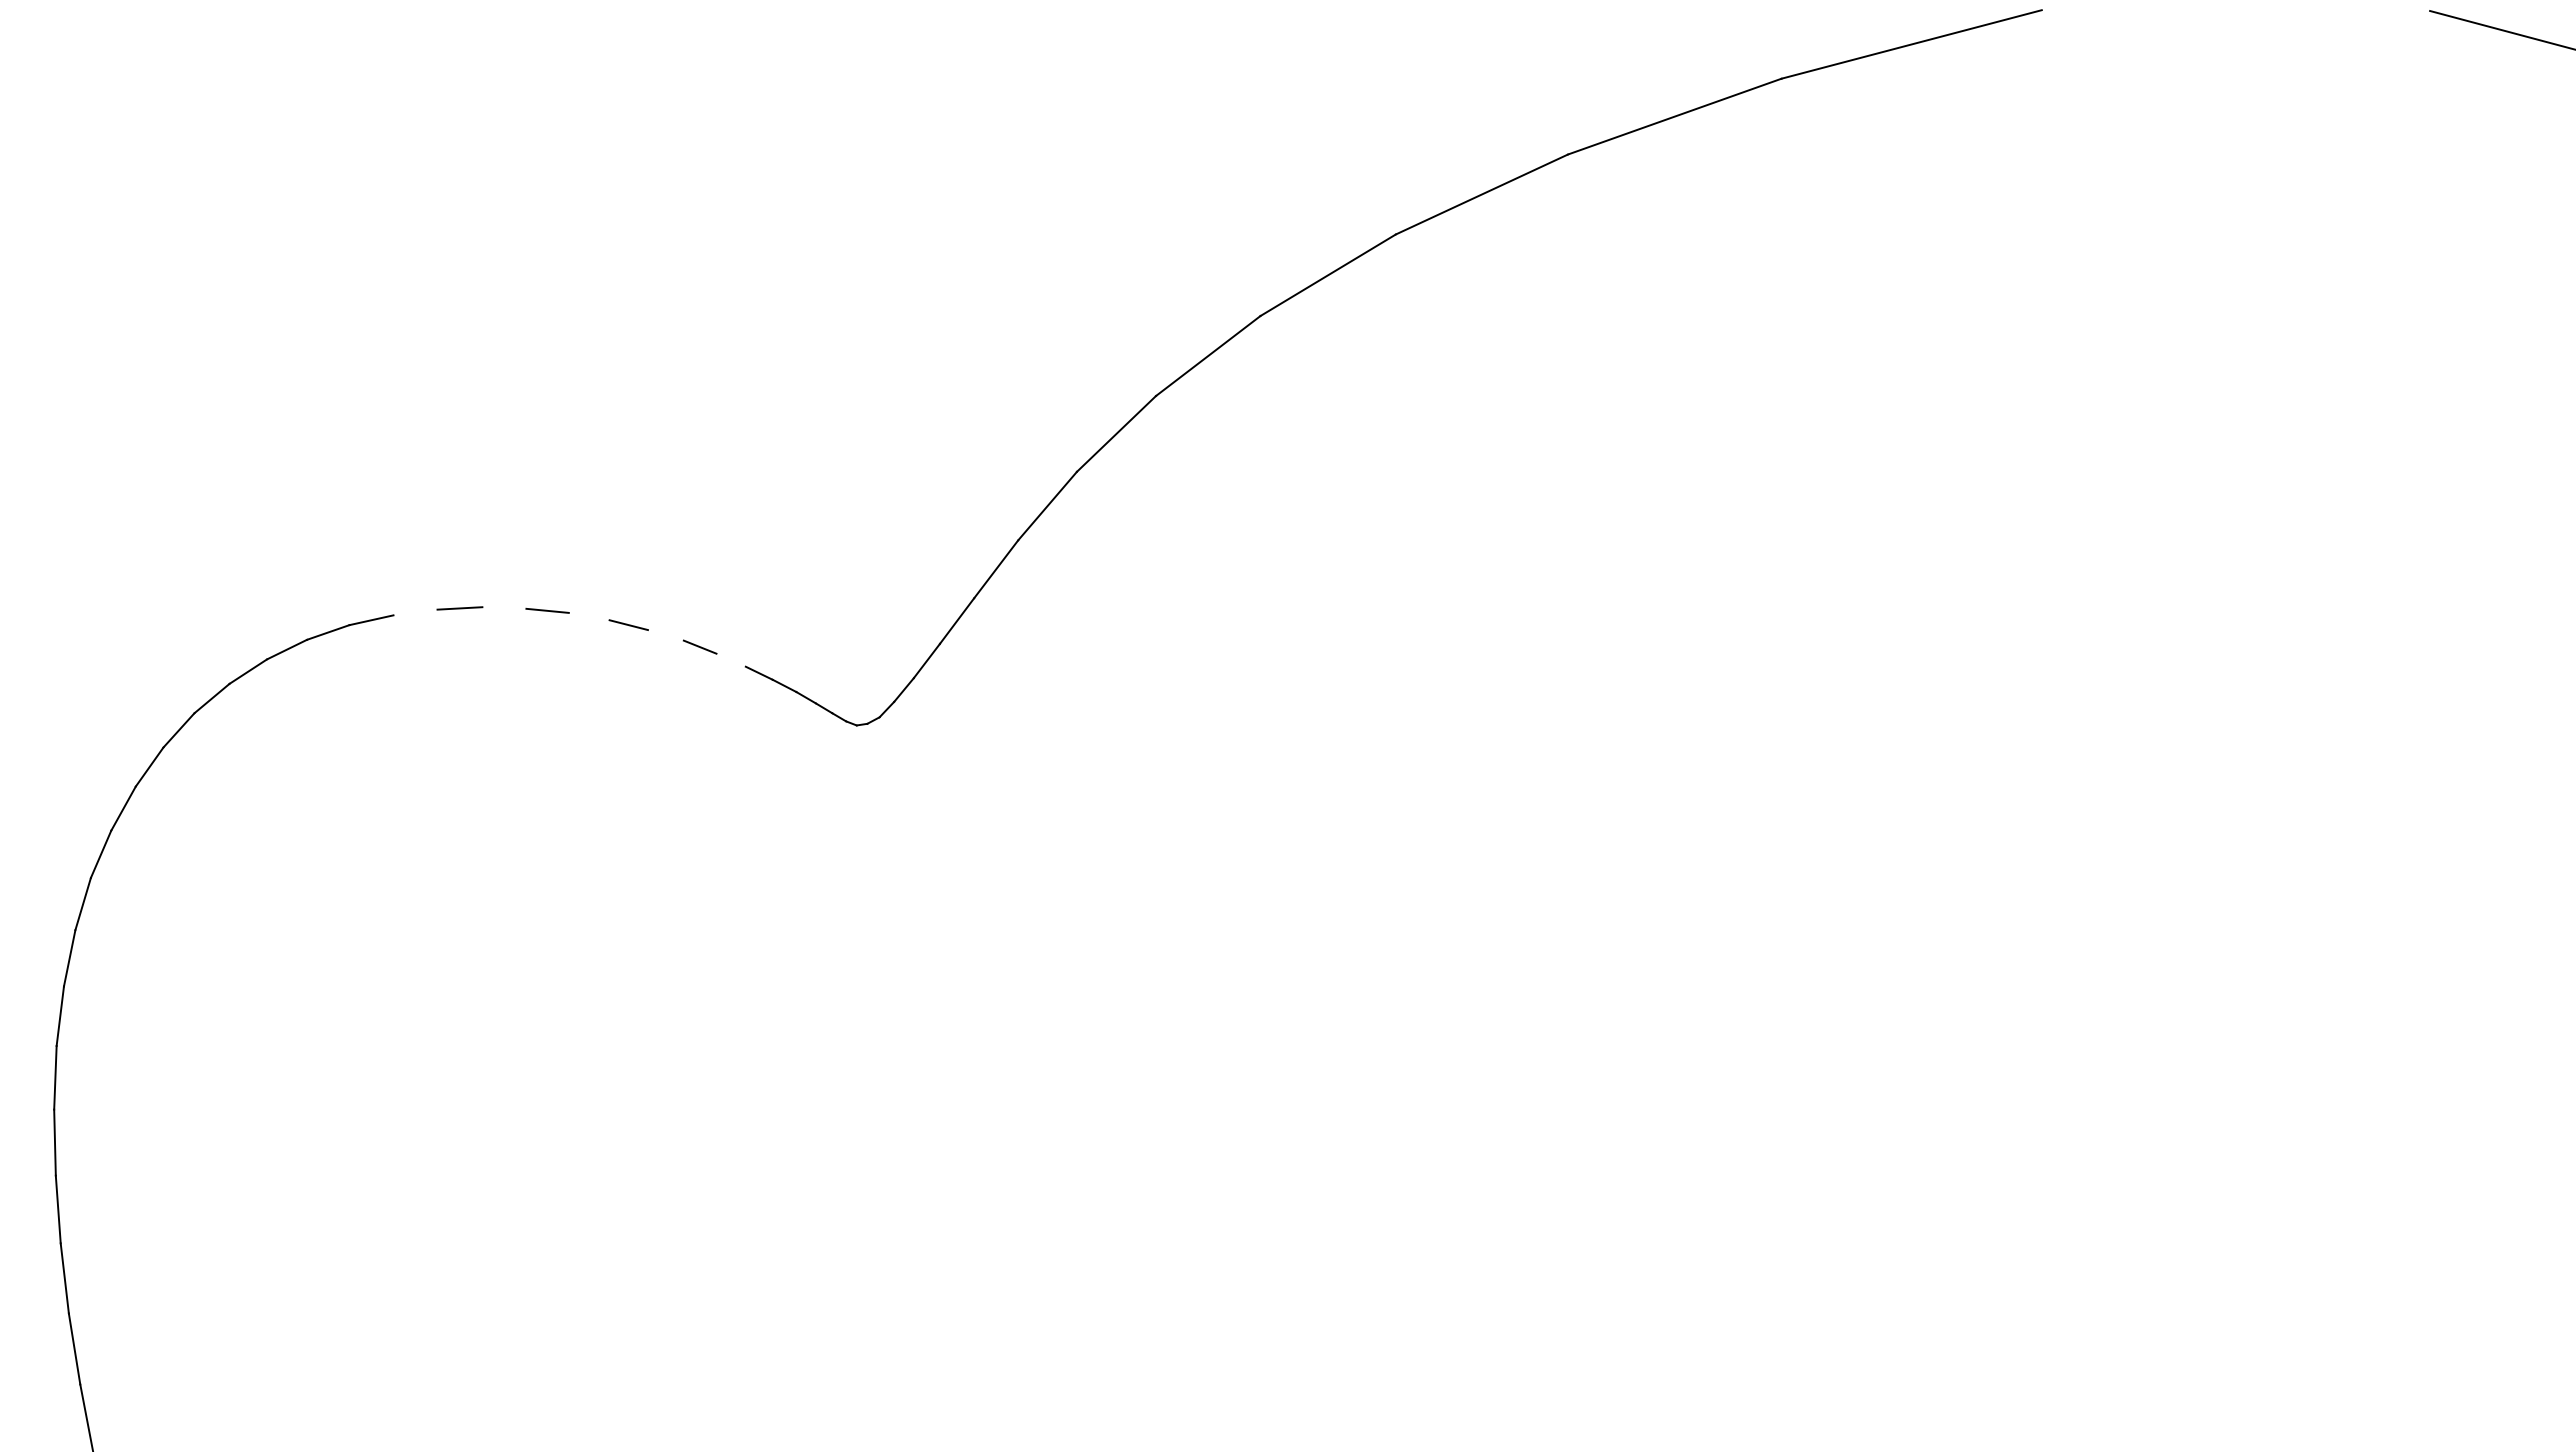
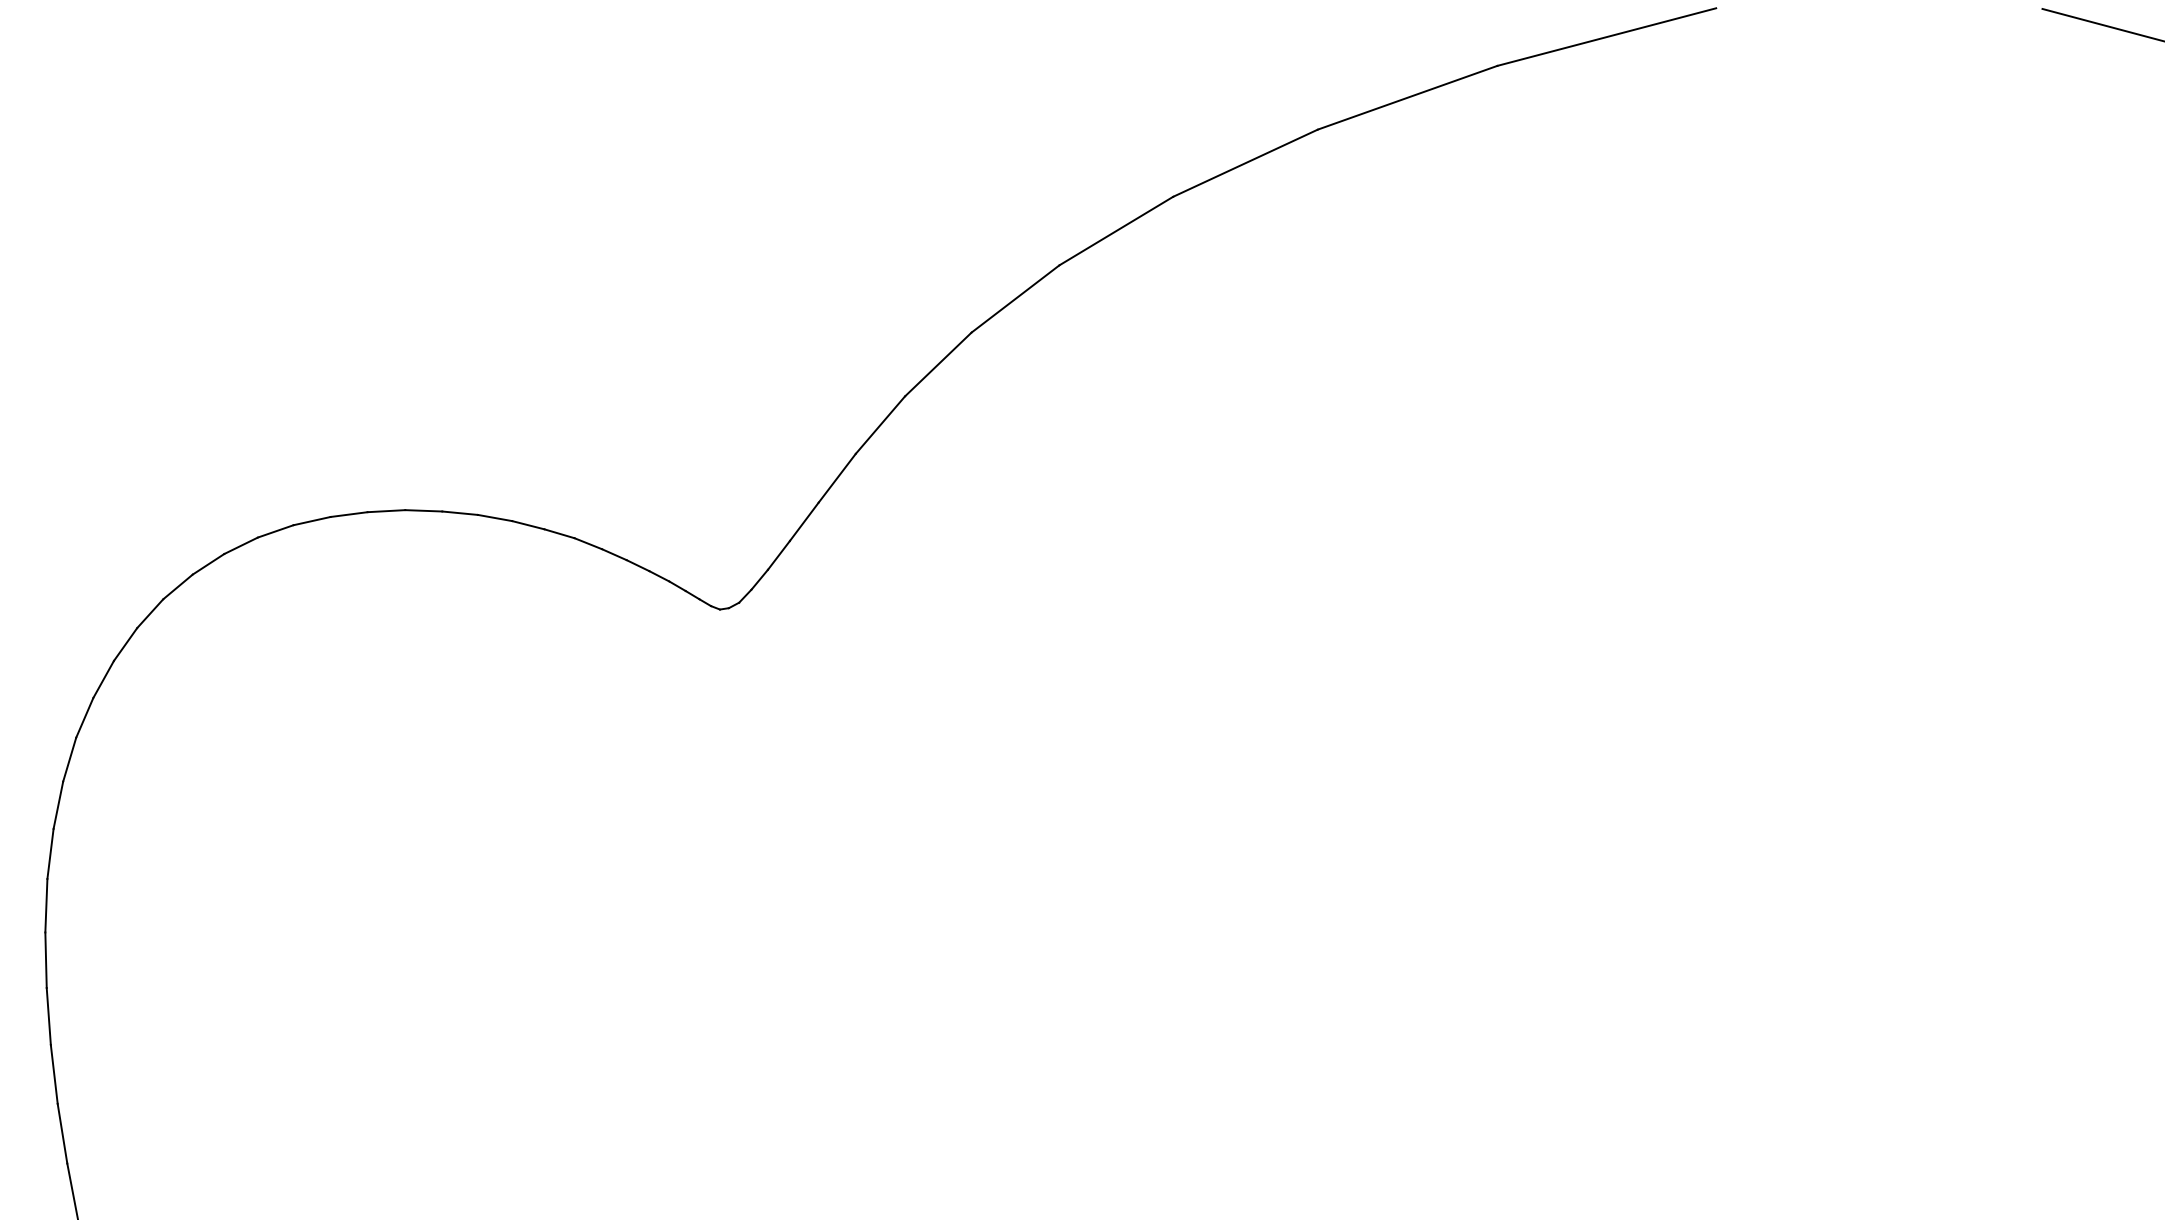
line: (504, 607) -> (423, 510), added
line: (415, 612) -> (349, 514), added
line: (588, 616) -> (494, 517), added
line: (665, 635) -> (559, 533), added
line: (730, 659) -> (613, 554), added

